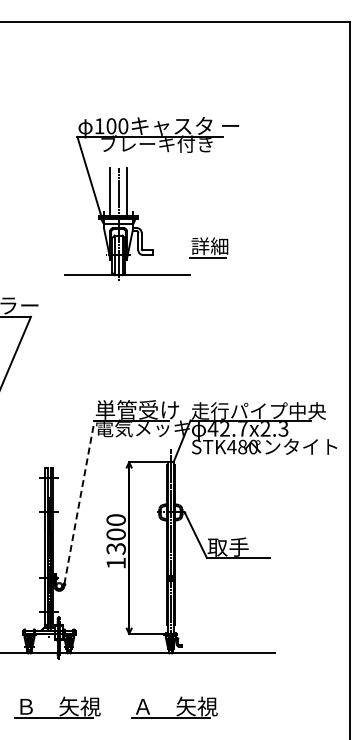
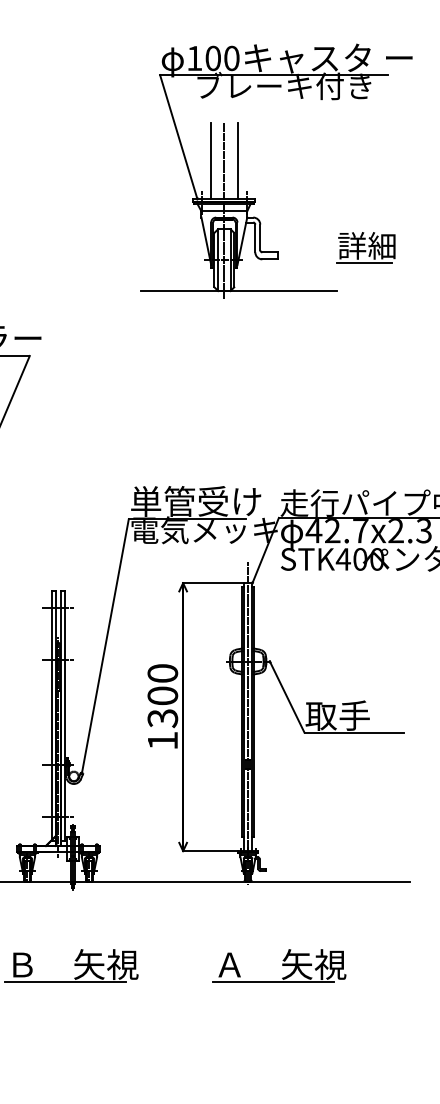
part: (138, 215) -> (255, 197), moved
text: (242, 447) -> (360, 560), STK480 -> STK400
line: (79, 502) -> (105, 645), dashed -> solid
part: (174, 707) -> (278, 966), moved

